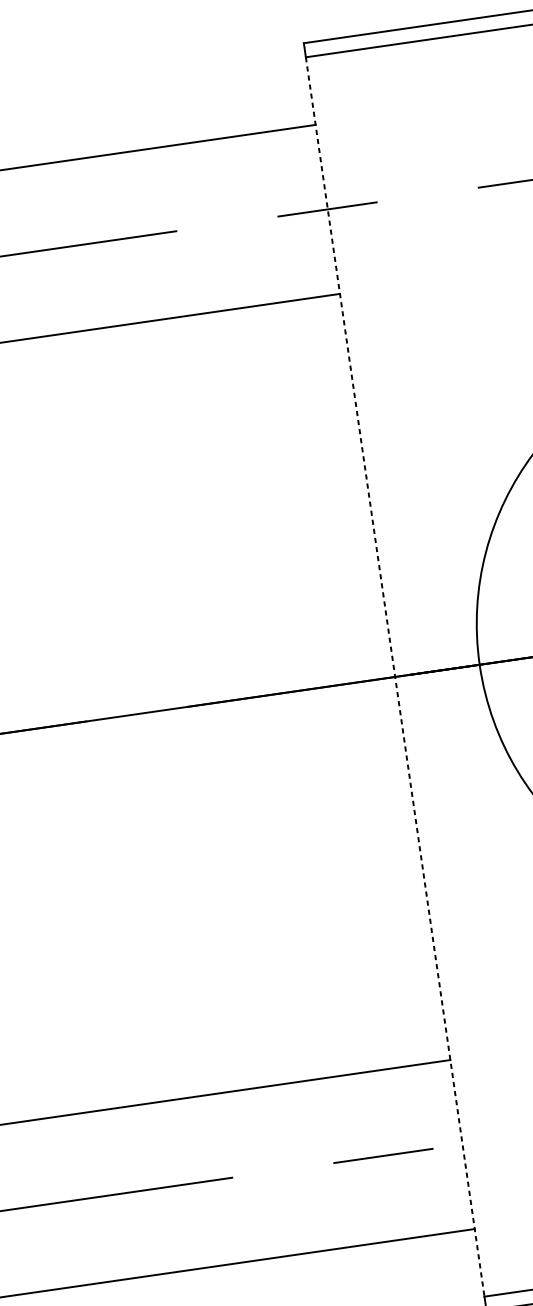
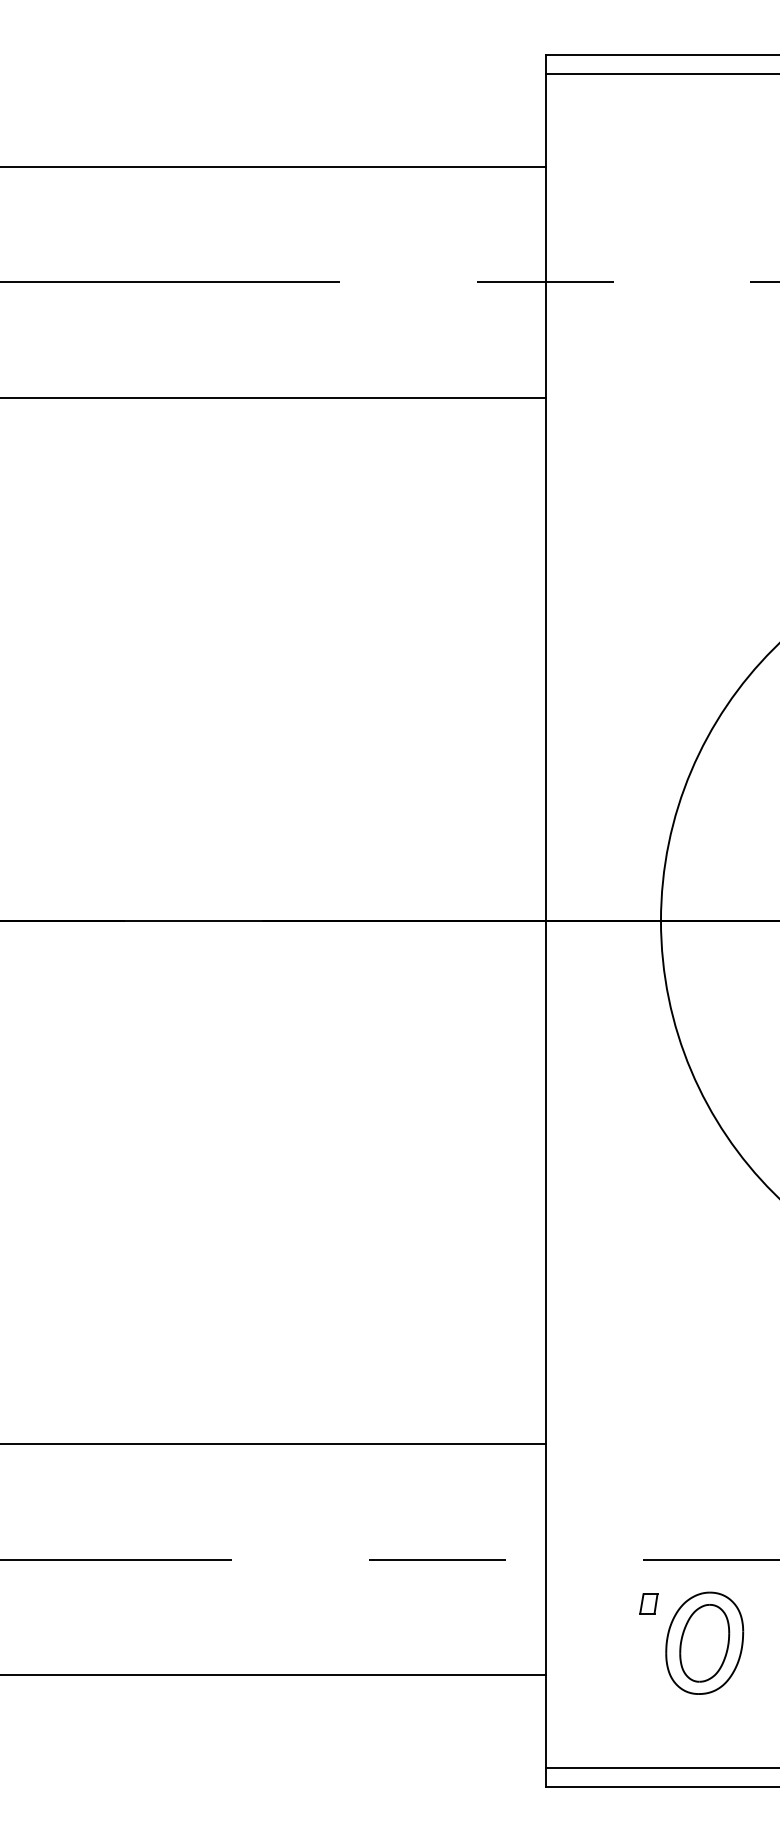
line: (395, 676) -> (545, 920), dashed -> solid

